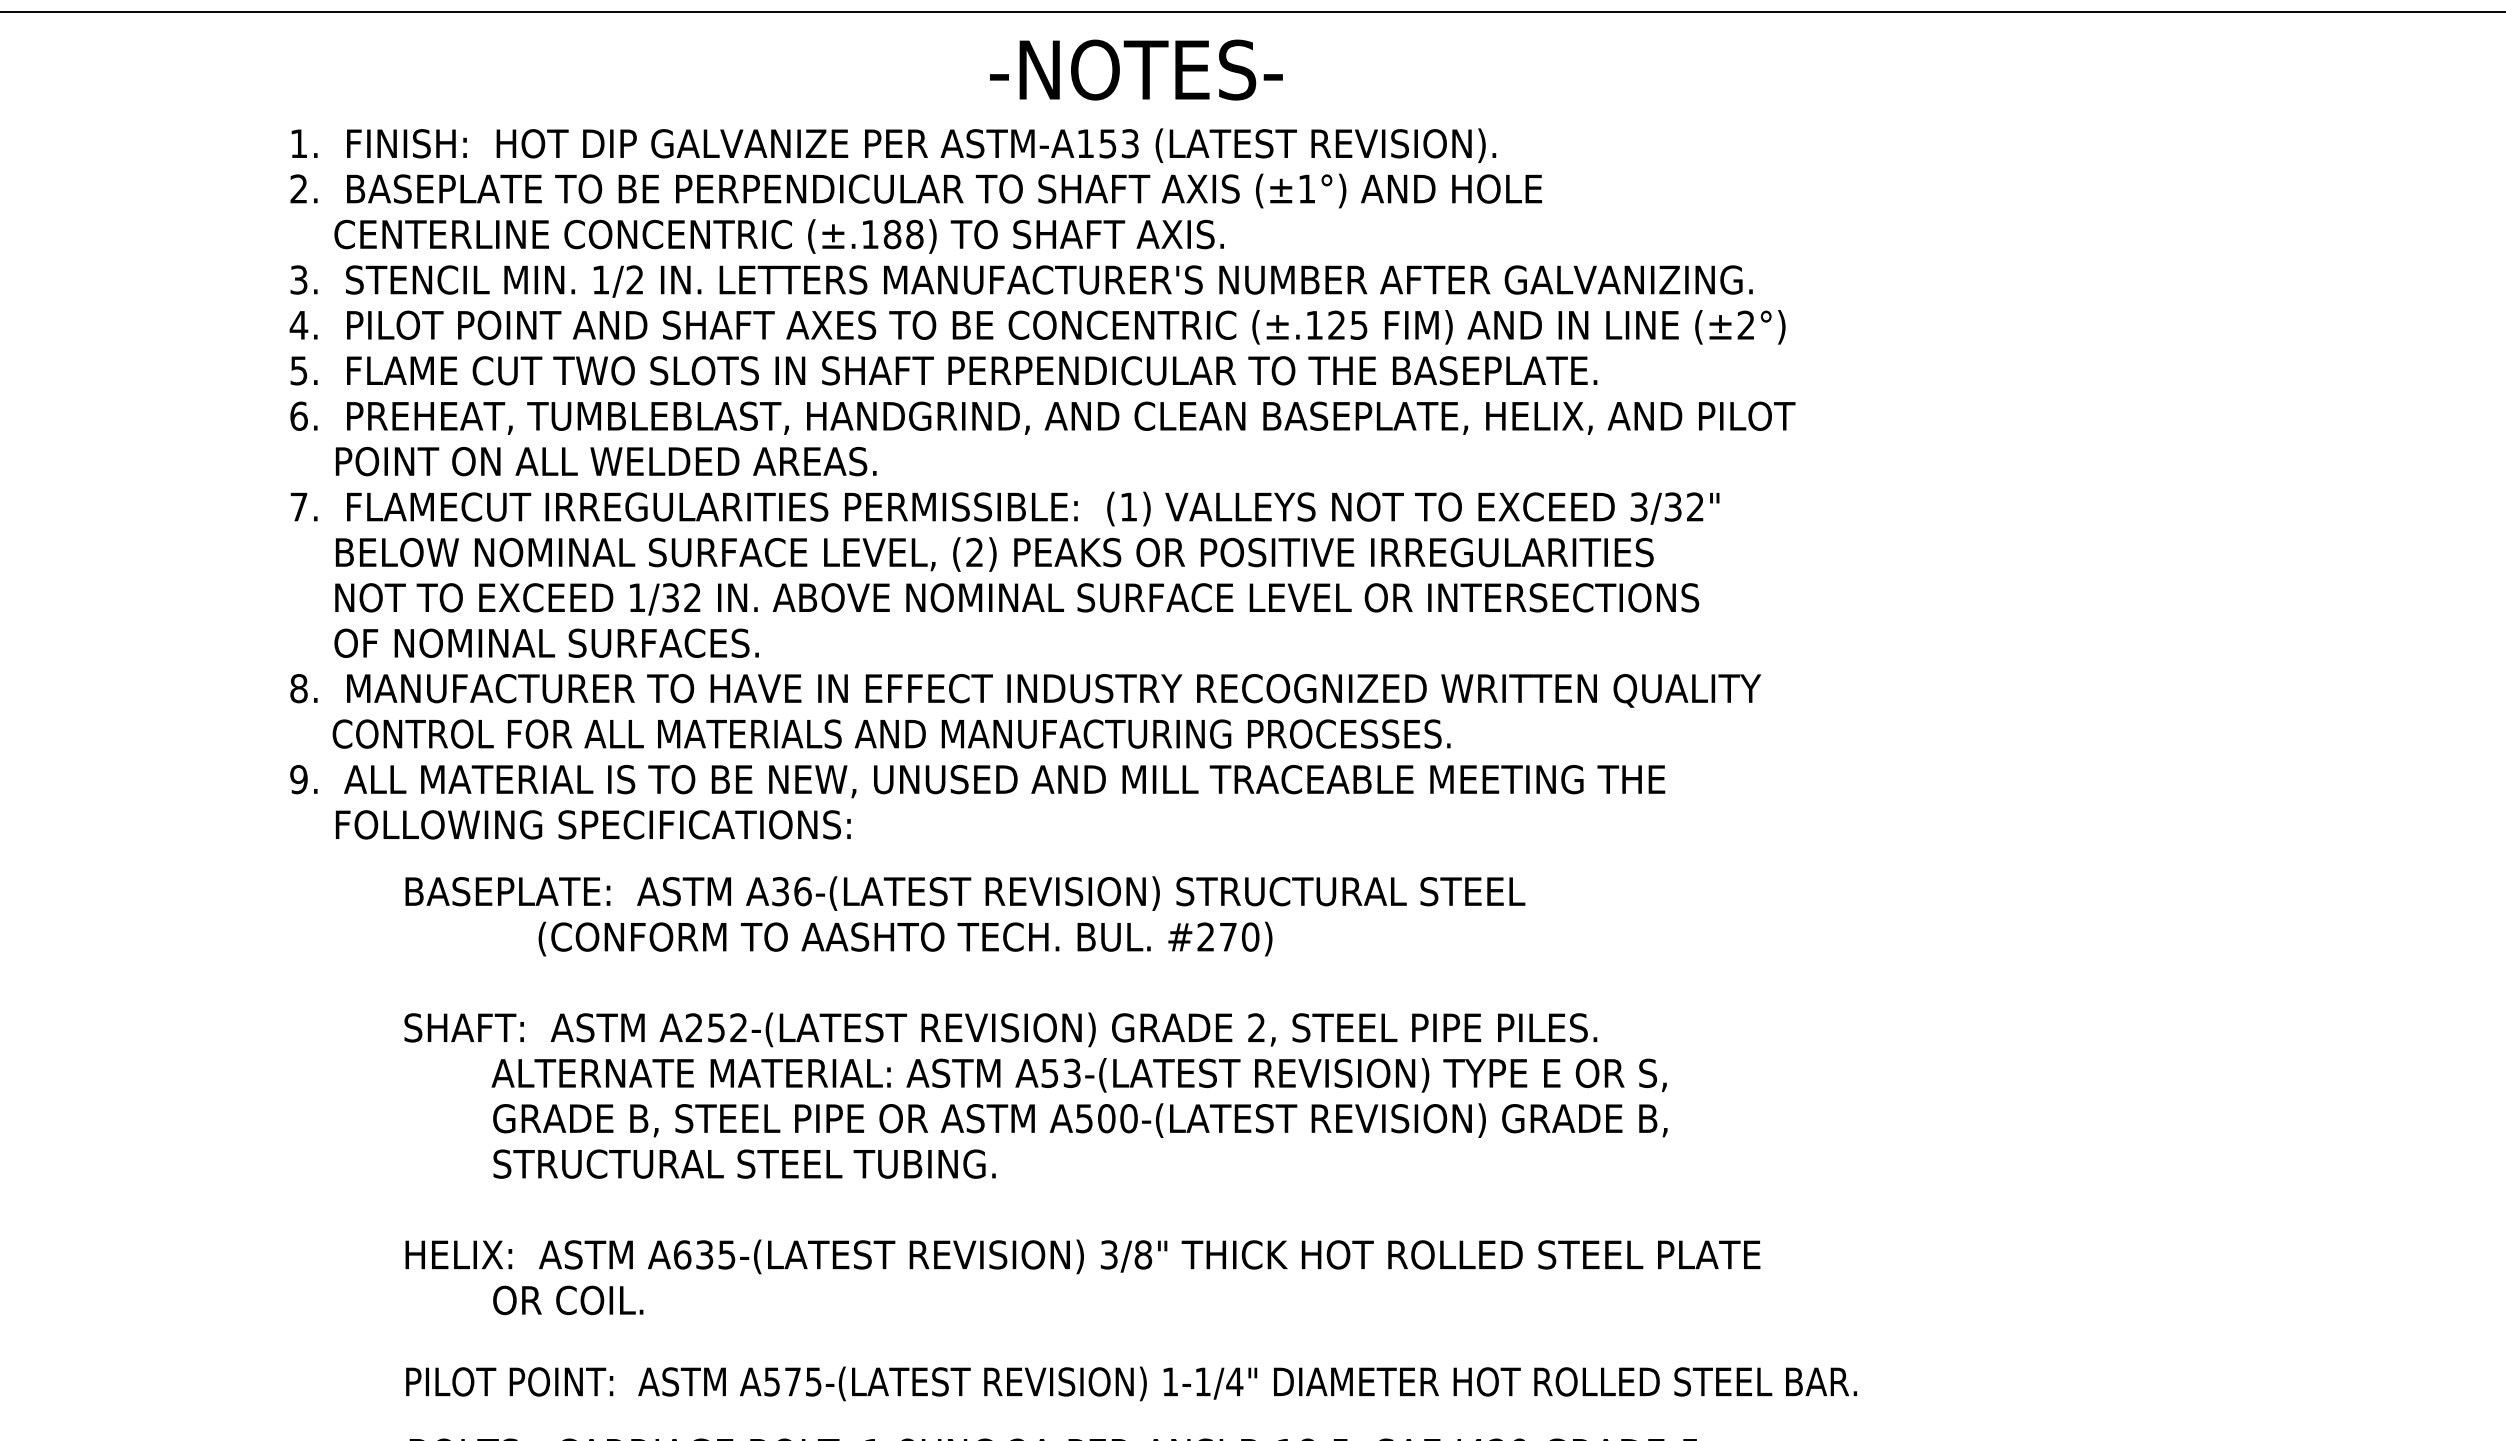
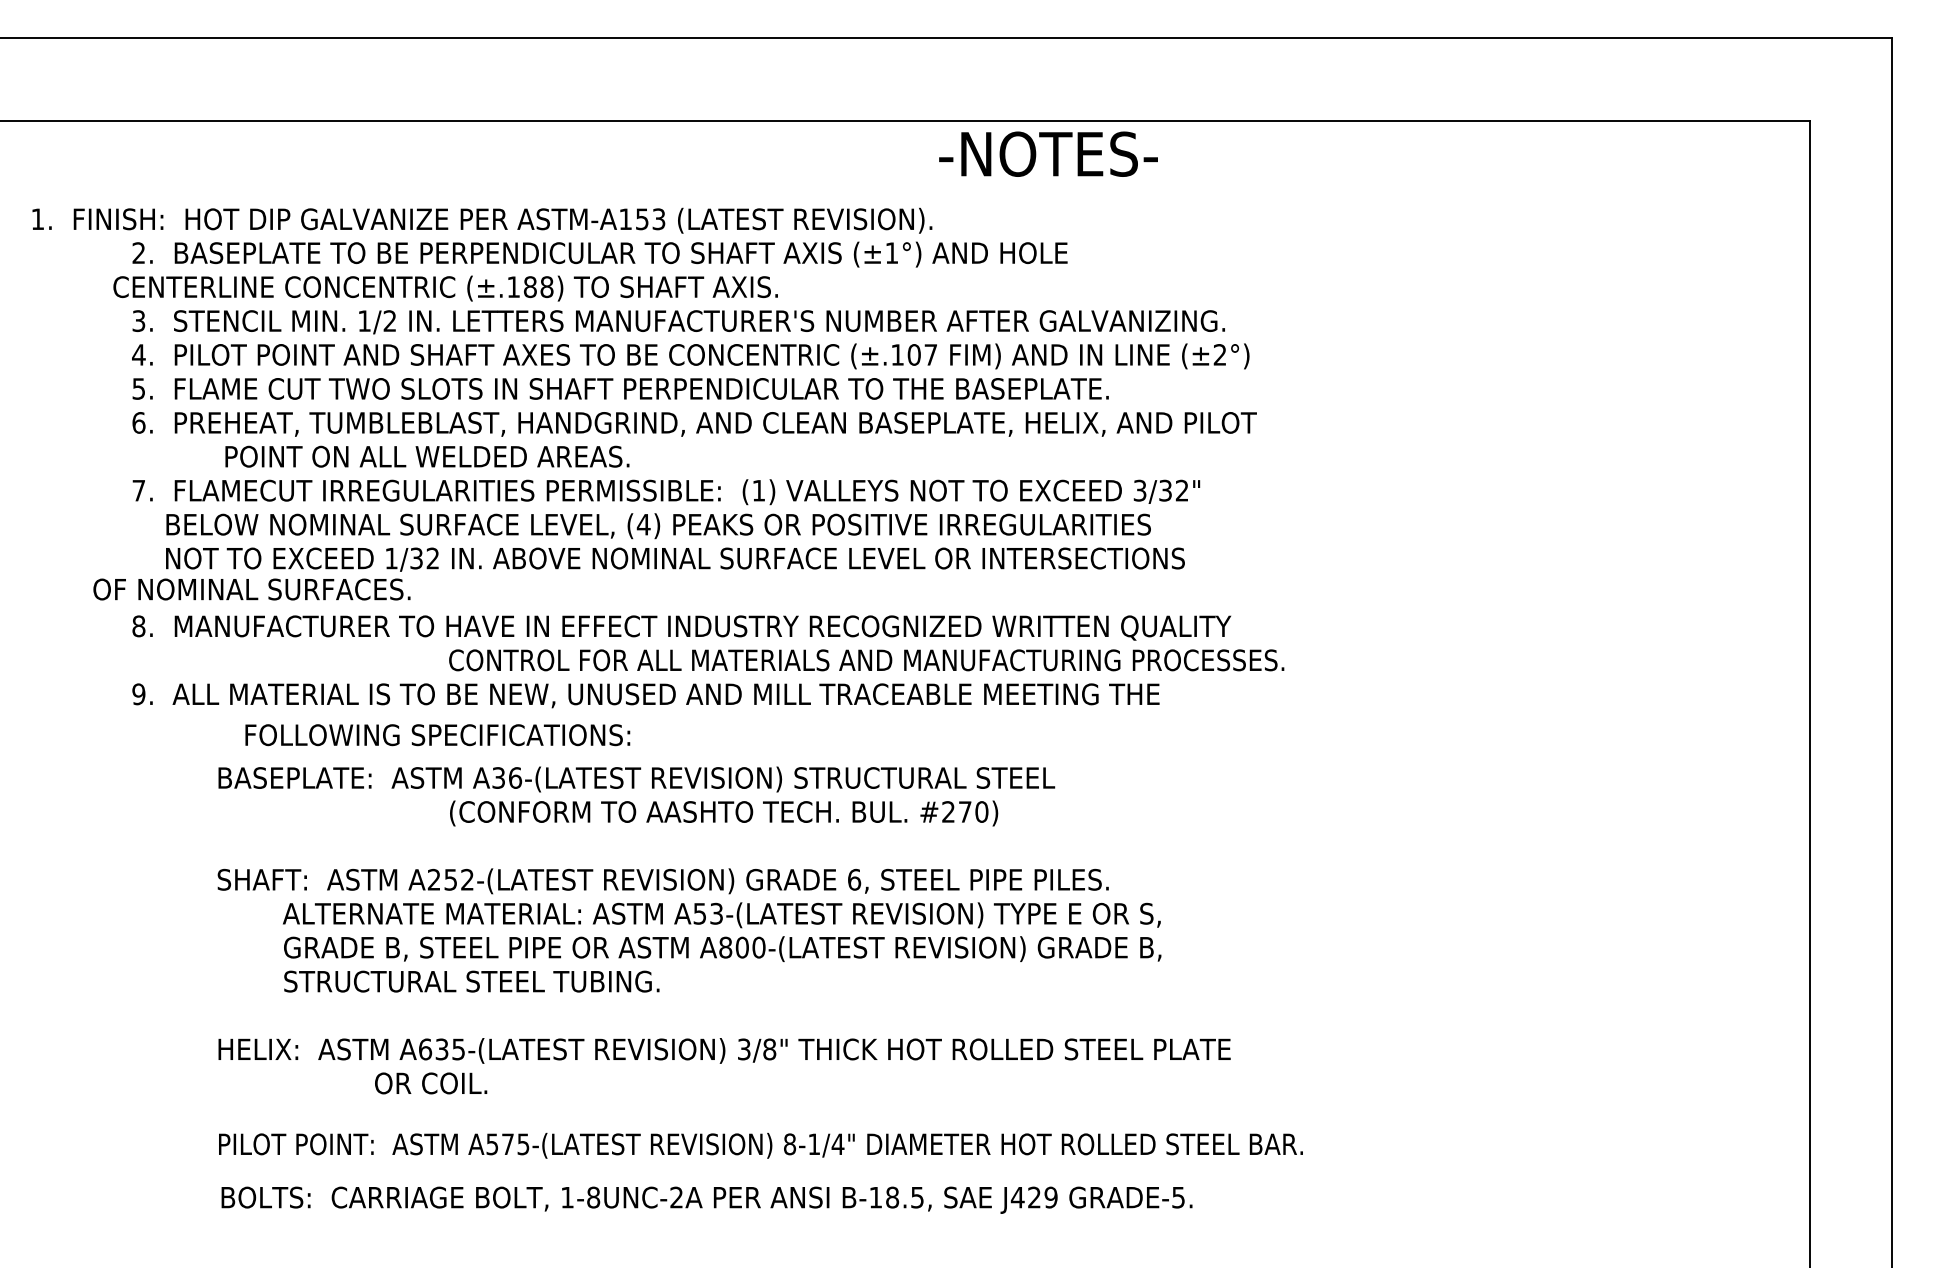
text: (1136, 69) -> (1048, 153), moved
text: (894, 145) -> (482, 220), moved
text: (778, 236) -> (445, 288), moved
text: (1346, 324) -> (921, 354), (±.125 -> (±.107
text: (606, 461) -> (427, 456), moved
text: (974, 552) -> (643, 524), (2) -> (4)
text: (546, 643) -> (251, 589), moved
text: (891, 734) -> (866, 660), moved
text: (592, 825) -> (437, 735), moved
text: (906, 939) -> (724, 813), moved
text: (1256, 1027) -> (854, 879), 2, -> 6,
text: (1084, 1118) -> (725, 947), A500-(LATEST -> A800-(LATEST
text: (568, 1300) -> (431, 1083), moved
text: (1171, 1382) -> (790, 1144), 1-1/4" -> 8-1/4"

